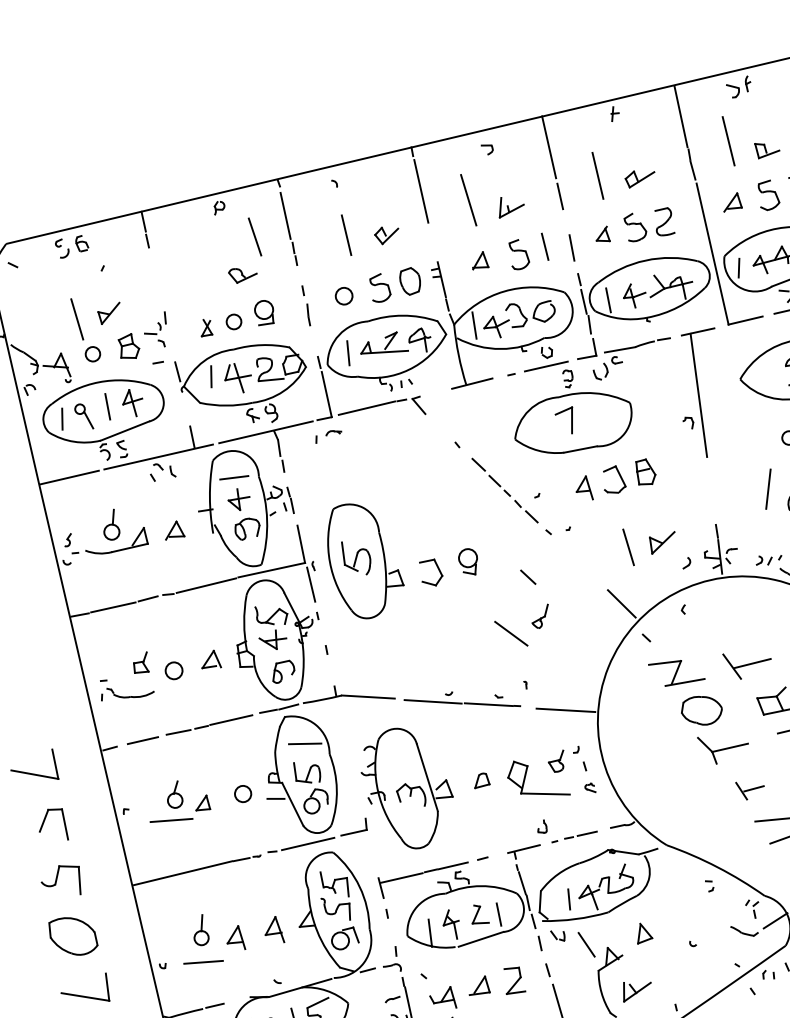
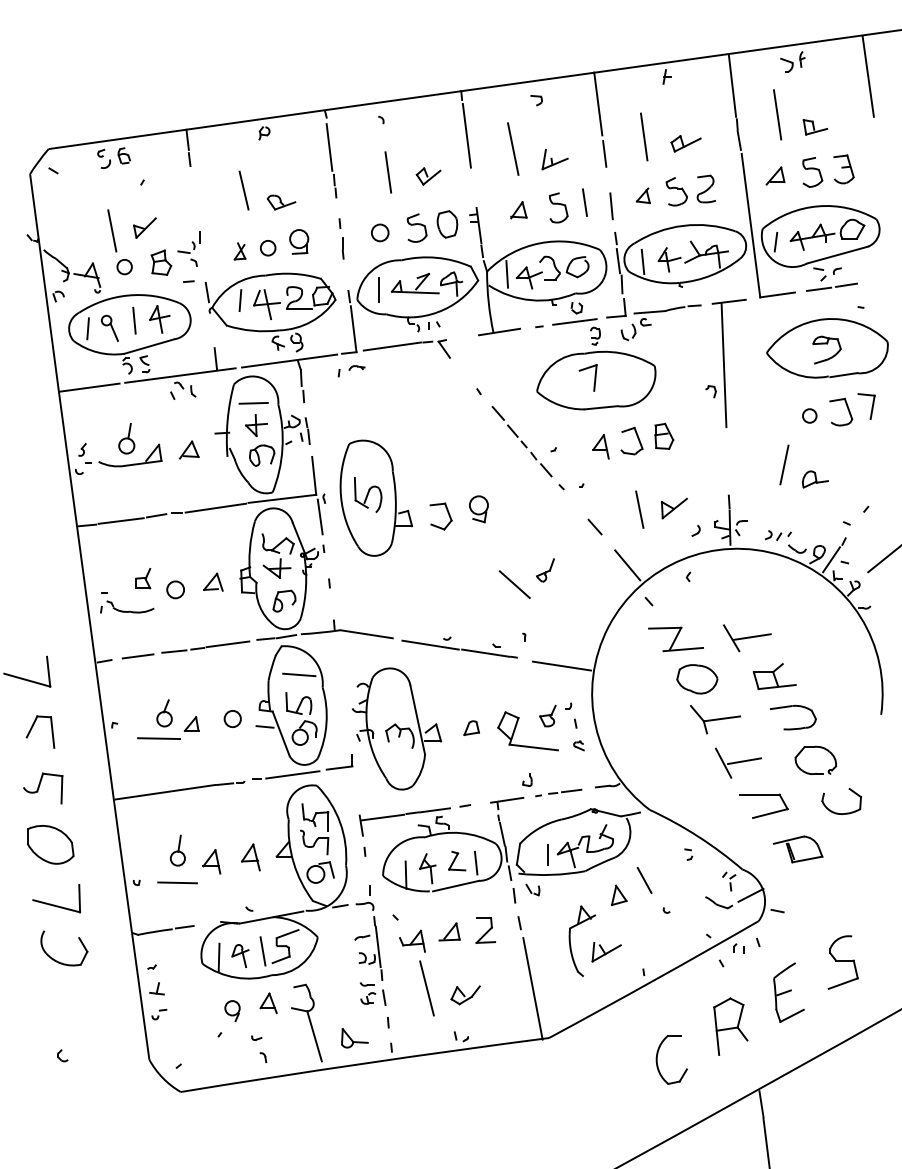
line: (254, 236) -> (243, 190), moved
line: (527, 576) -> (594, 526), moved
part: (749, 789) -> (737, 762), size x1.67
line: (586, 944) -> (644, 880), moved

